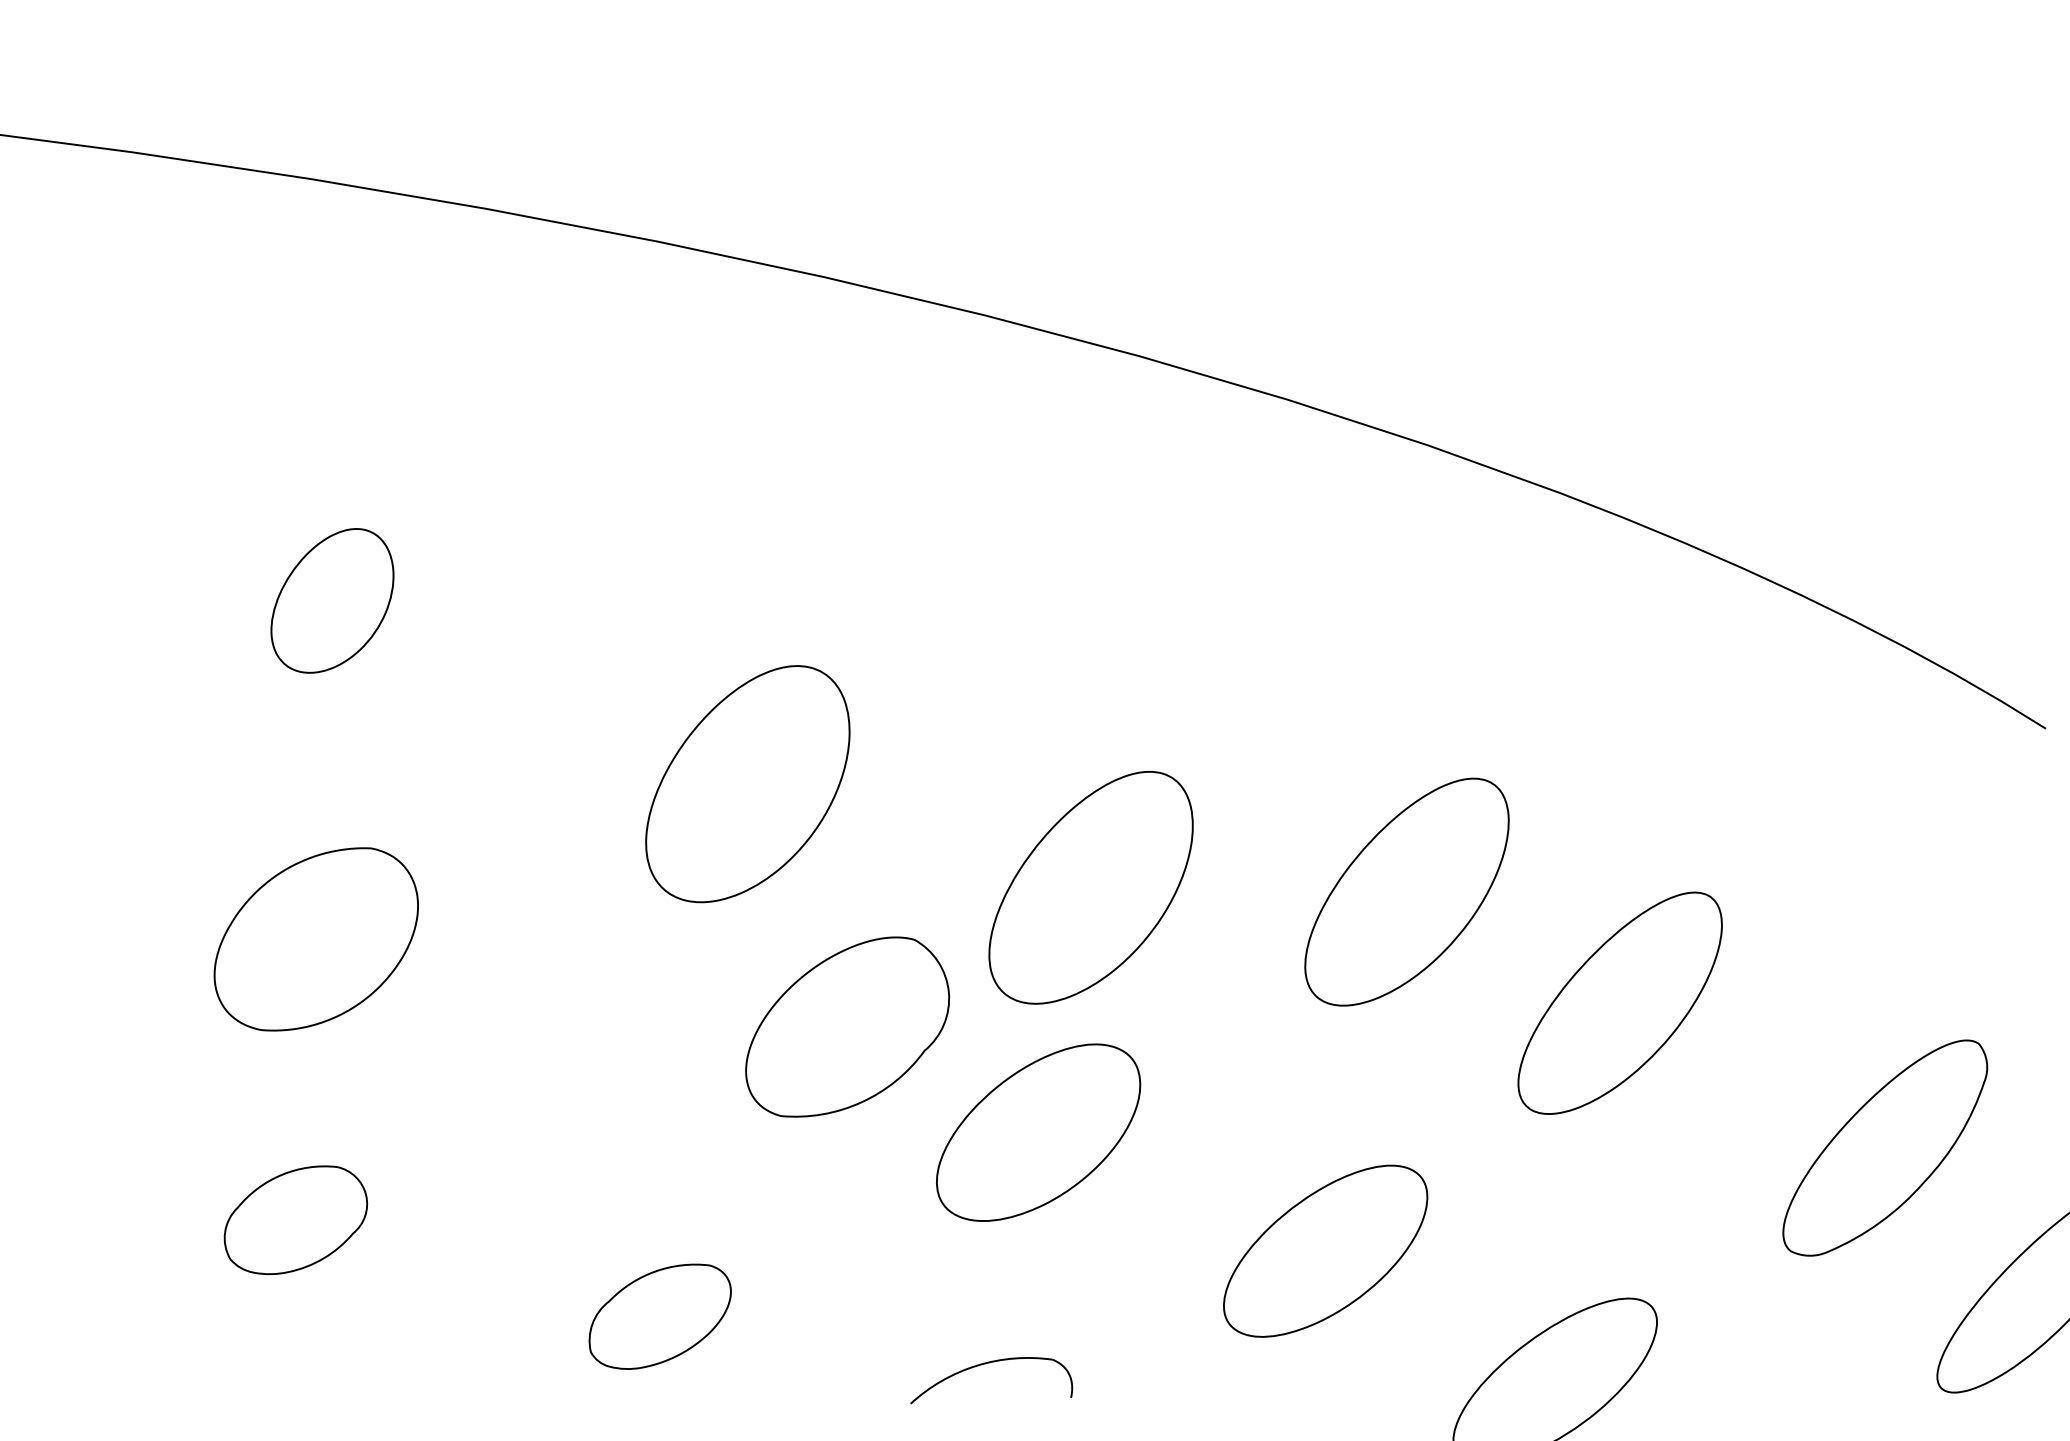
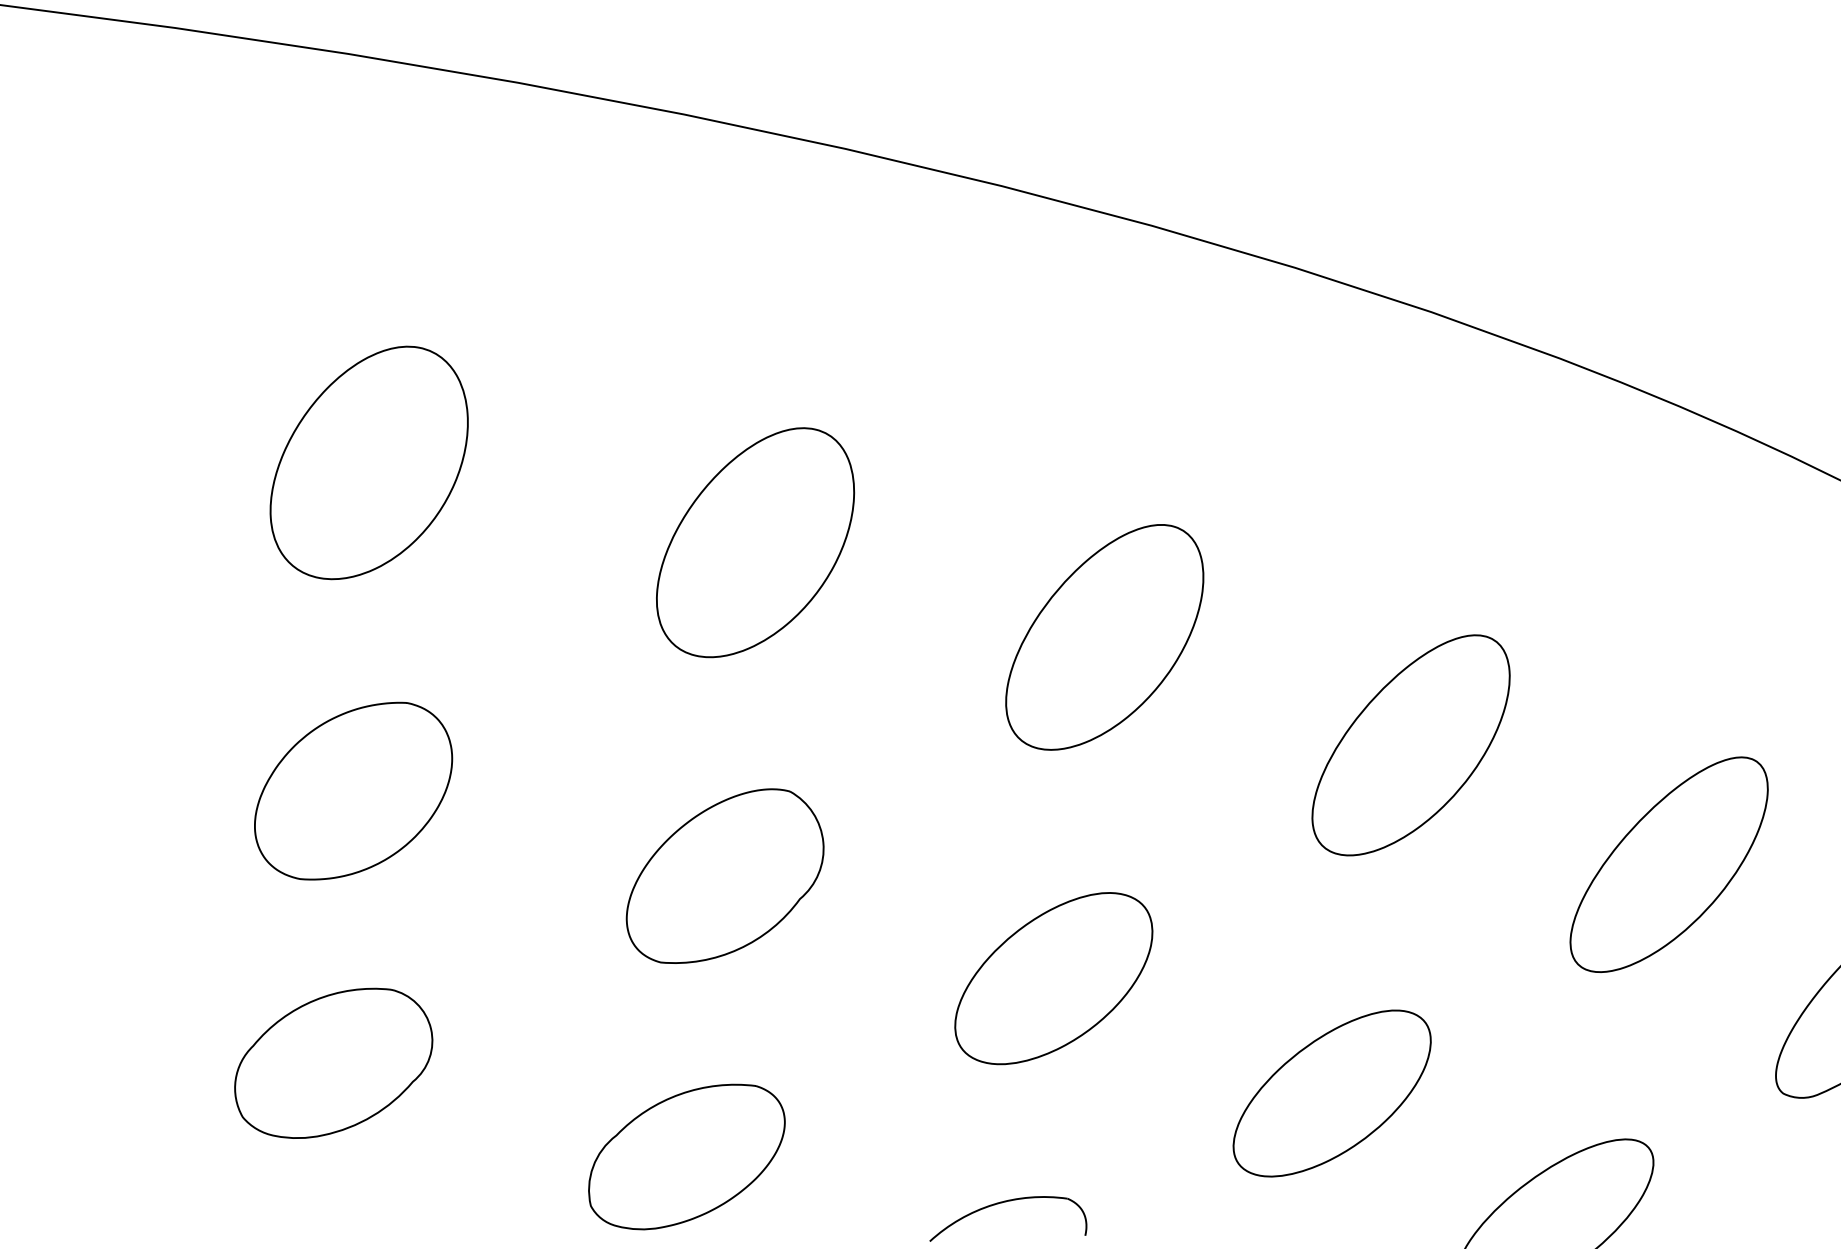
part: (332, 600) -> (369, 462), size x1.67
part: (747, 784) -> (755, 543), moved
part: (1090, 887) -> (1104, 637), moved
part: (1619, 1002) -> (1668, 863), moved
part: (847, 1026) -> (725, 875), moved
part: (295, 1220) -> (333, 1063), size x1.43
part: (660, 1316) -> (687, 1156), size x1.43

